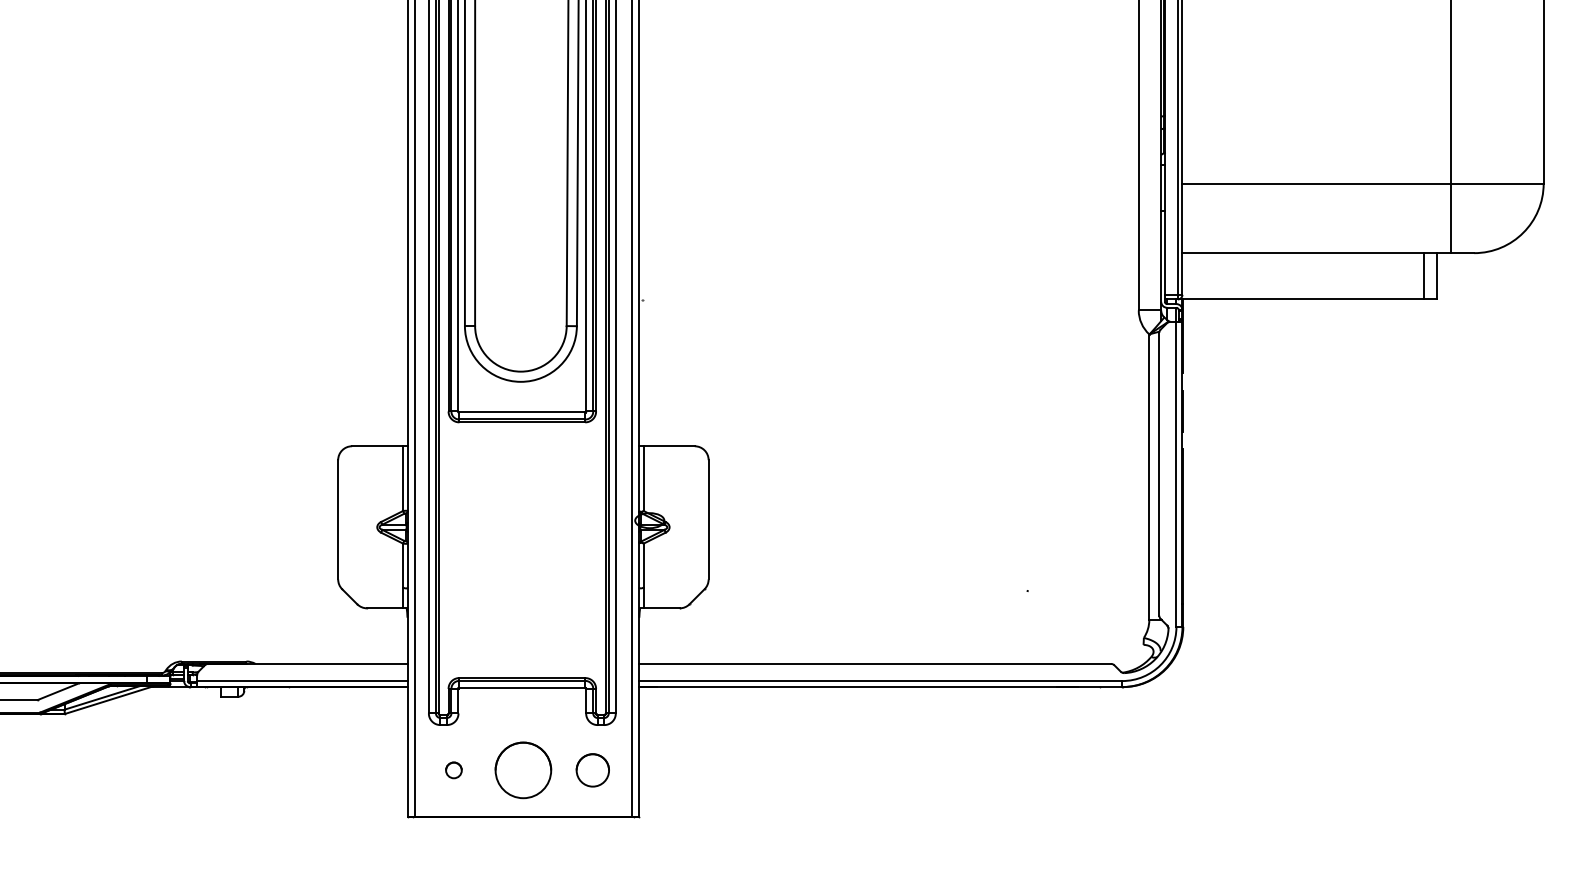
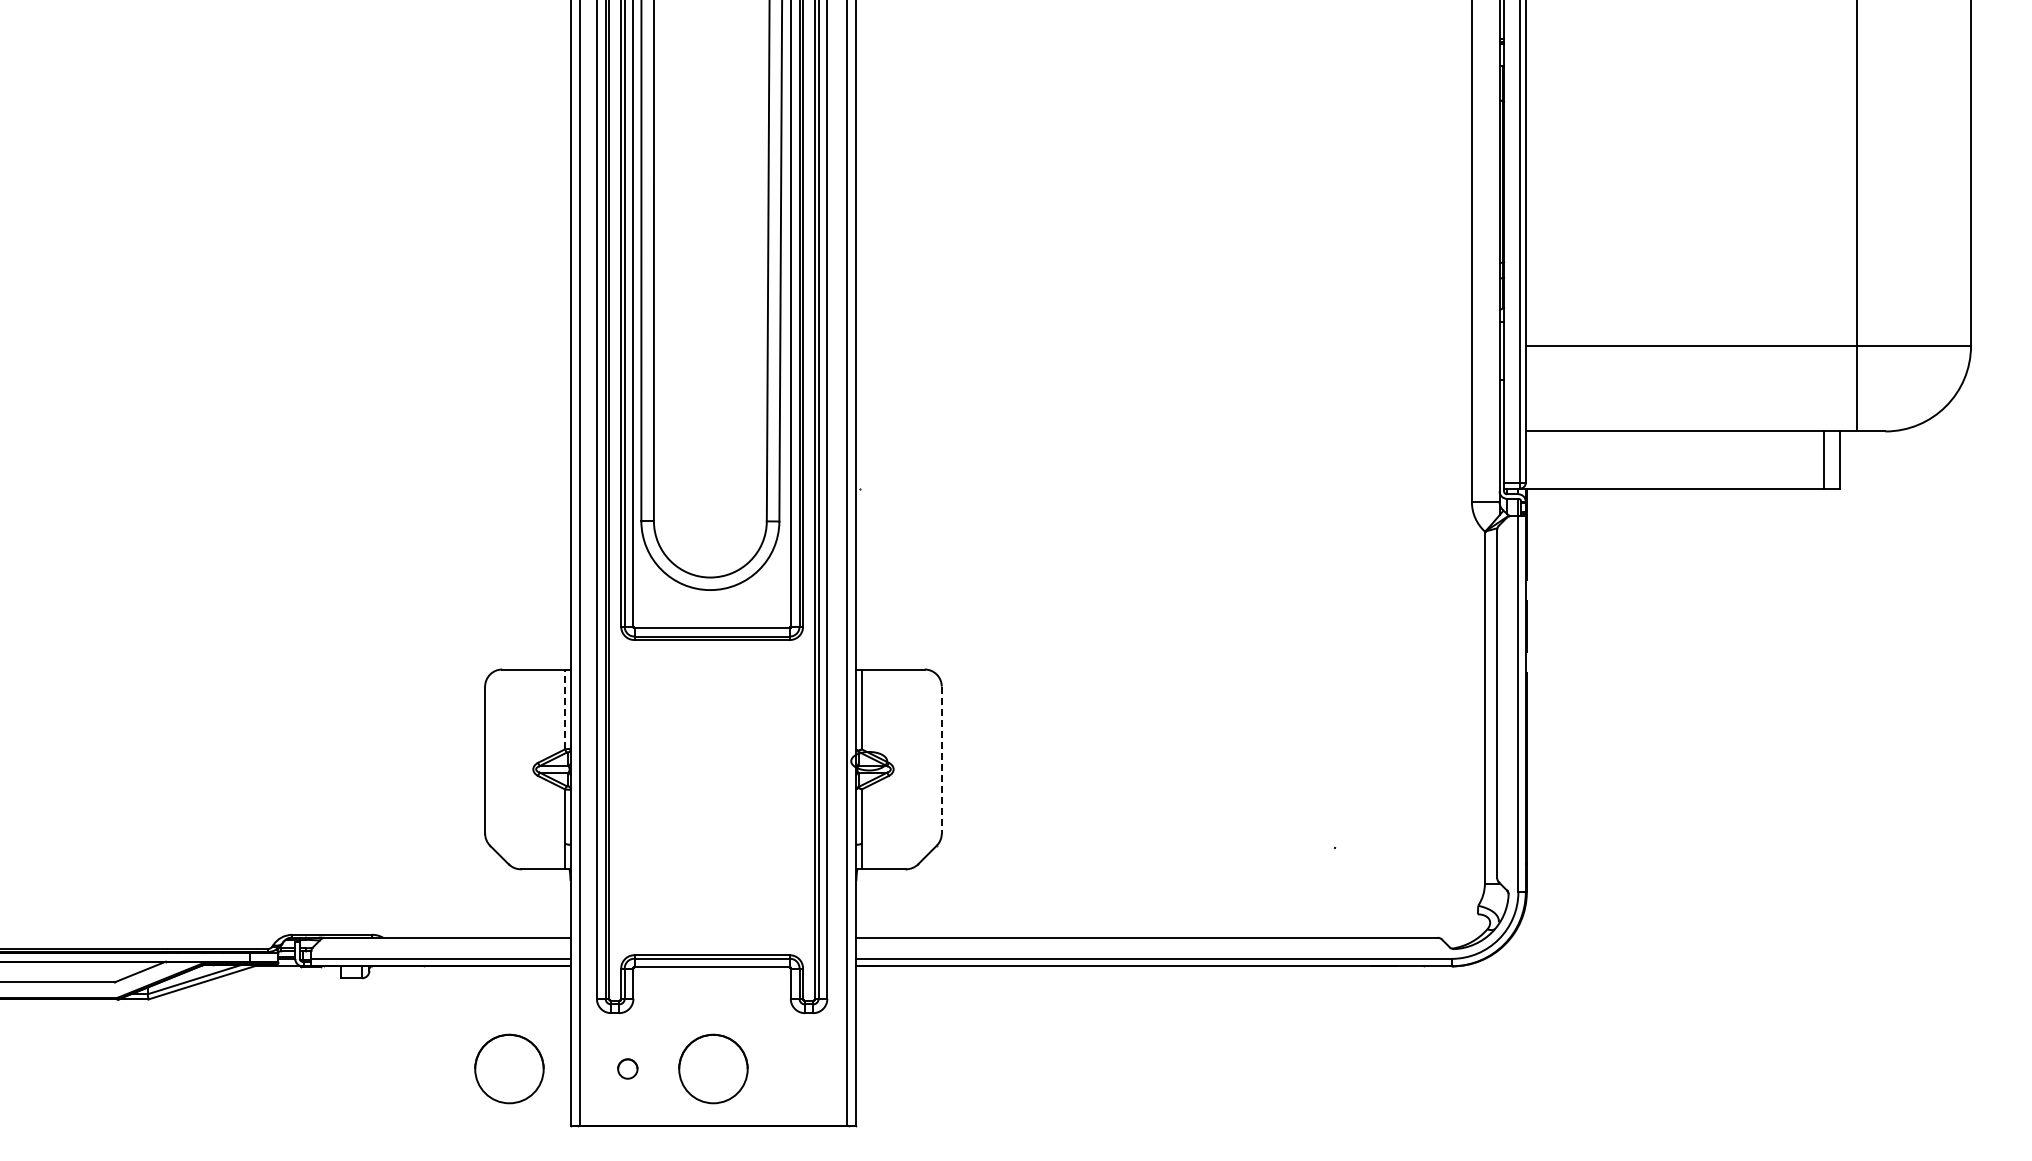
line: (403, 478) -> (565, 709), solid -> dashed
line: (708, 520) -> (941, 760), solid -> dashed
part: (357, 769) -> (509, 1068), added
circle: (592, 769) -> (798, 1068), removed

